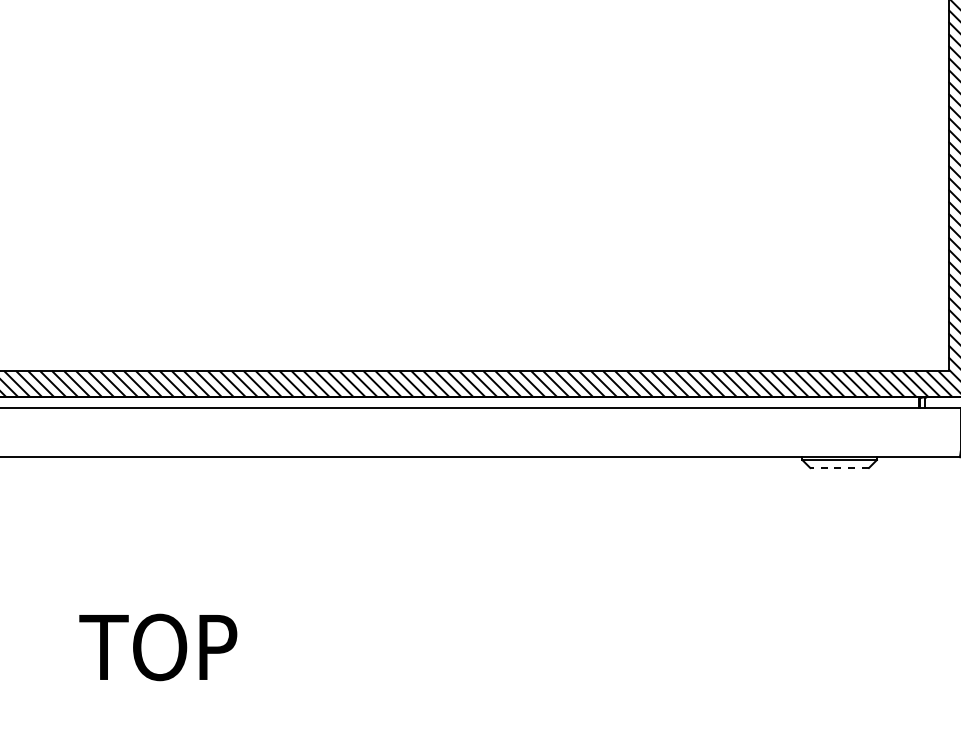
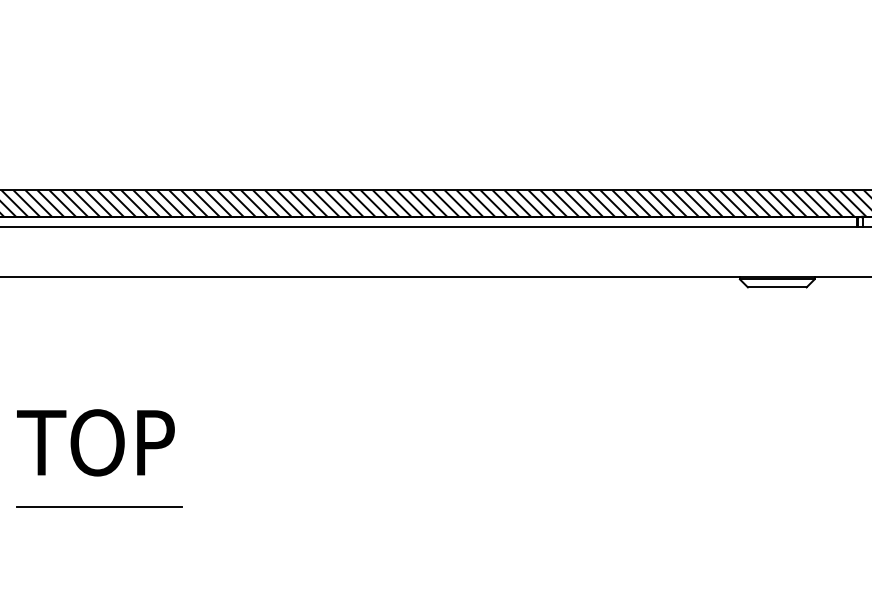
line: (839, 468) -> (777, 287), dashed -> solid
text: (158, 647) -> (96, 442), moved
line: (161, 687) -> (99, 506), added

